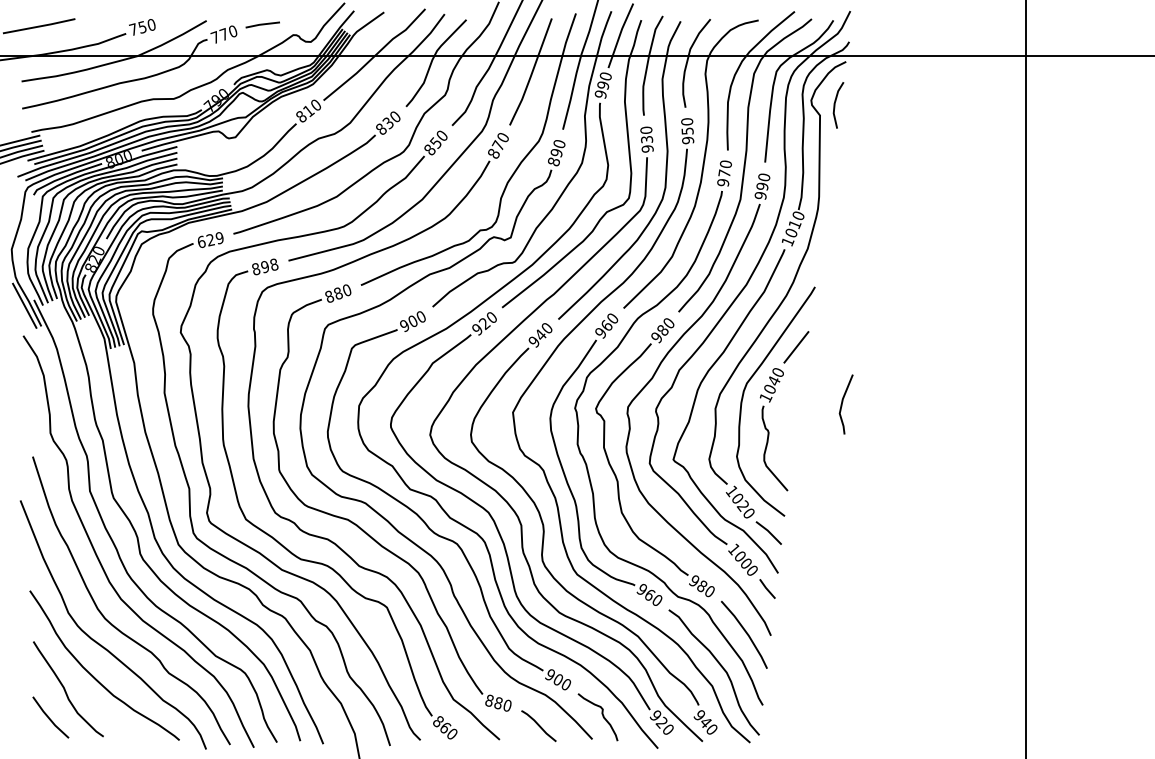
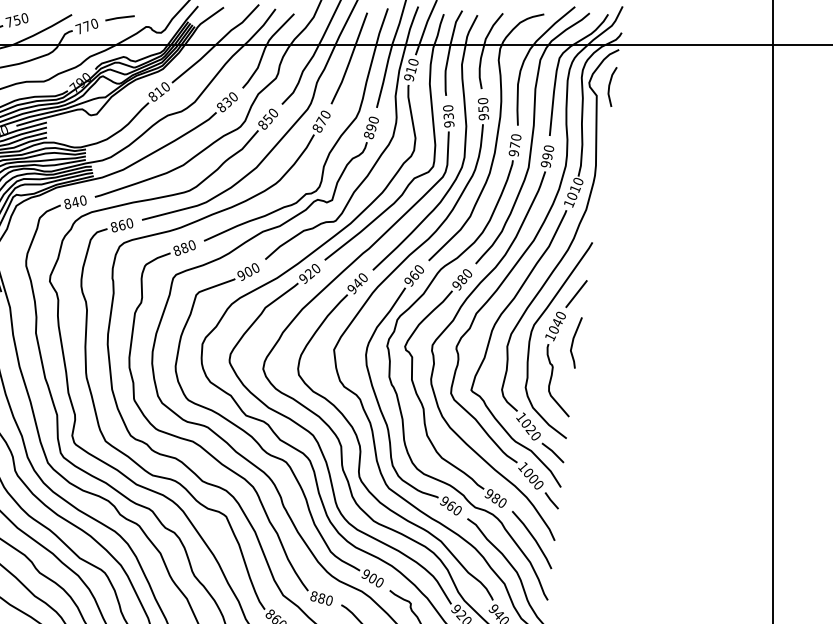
text: (603, 85) -> (411, 70), 990 -> 910
text: (210, 240) -> (75, 202), 629 -> 840
text: (269, 265) -> (125, 224), 898 -> 860
line: (843, 402) -> (574, 341), moved

